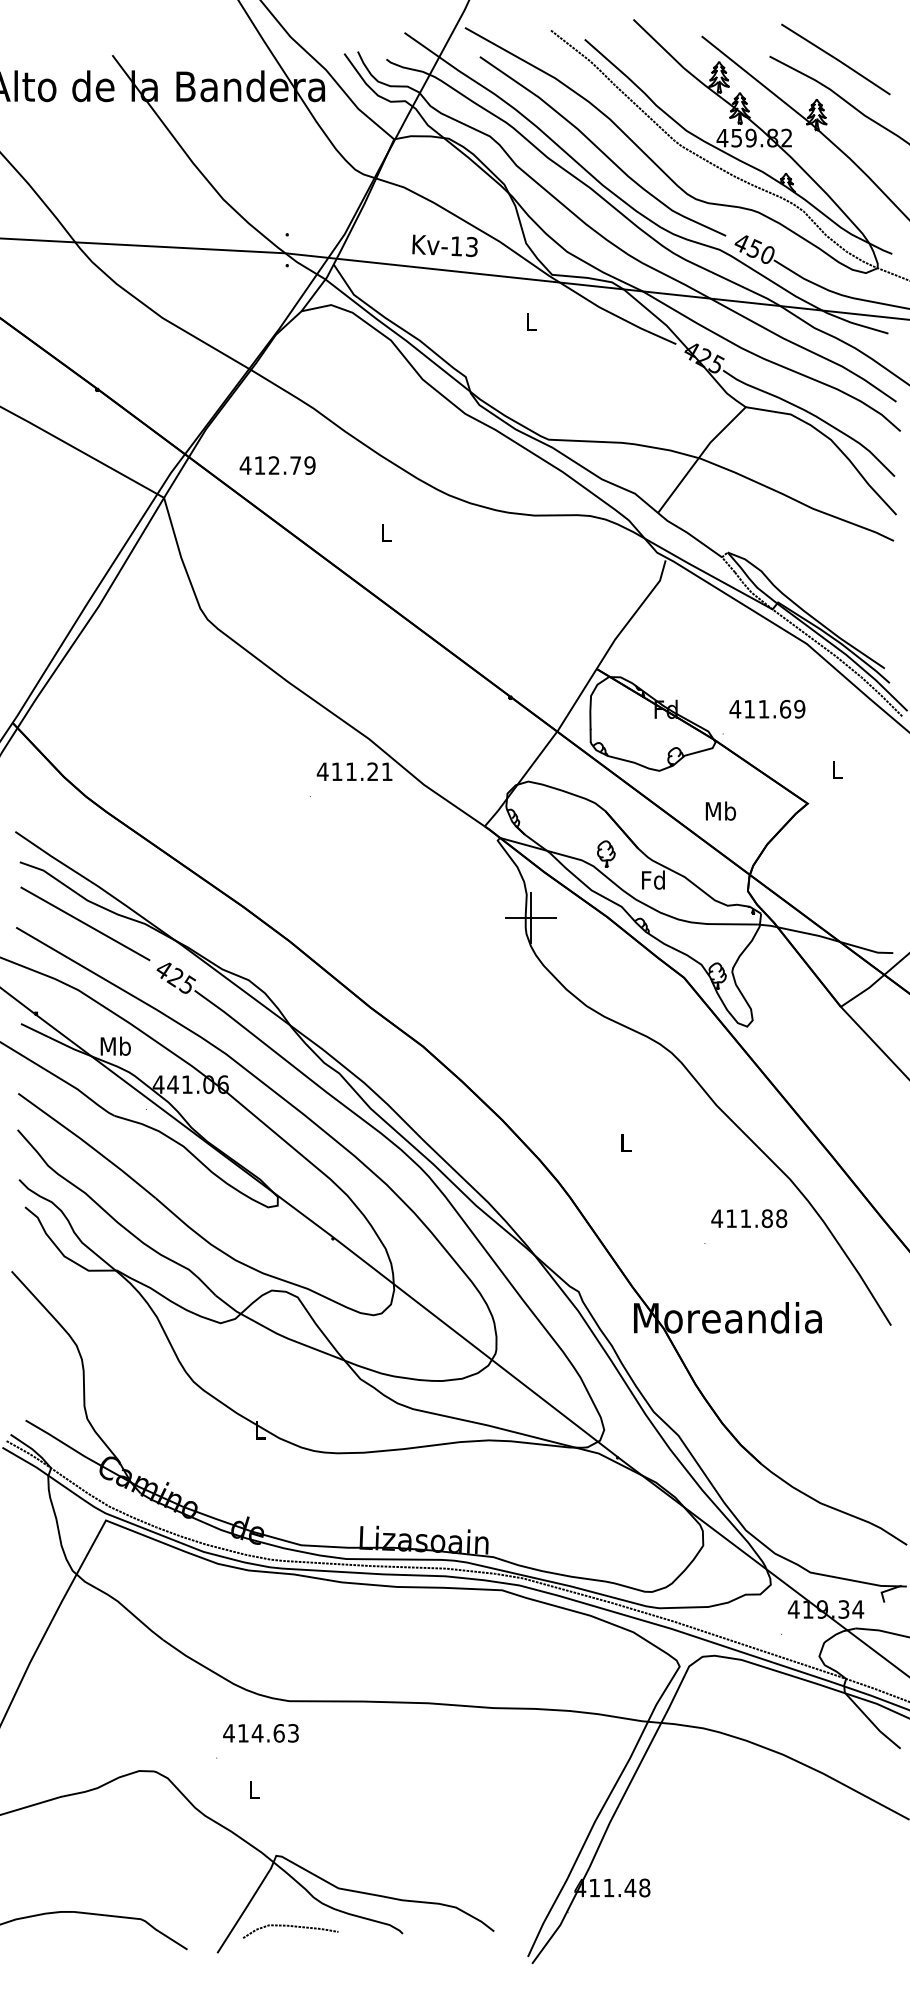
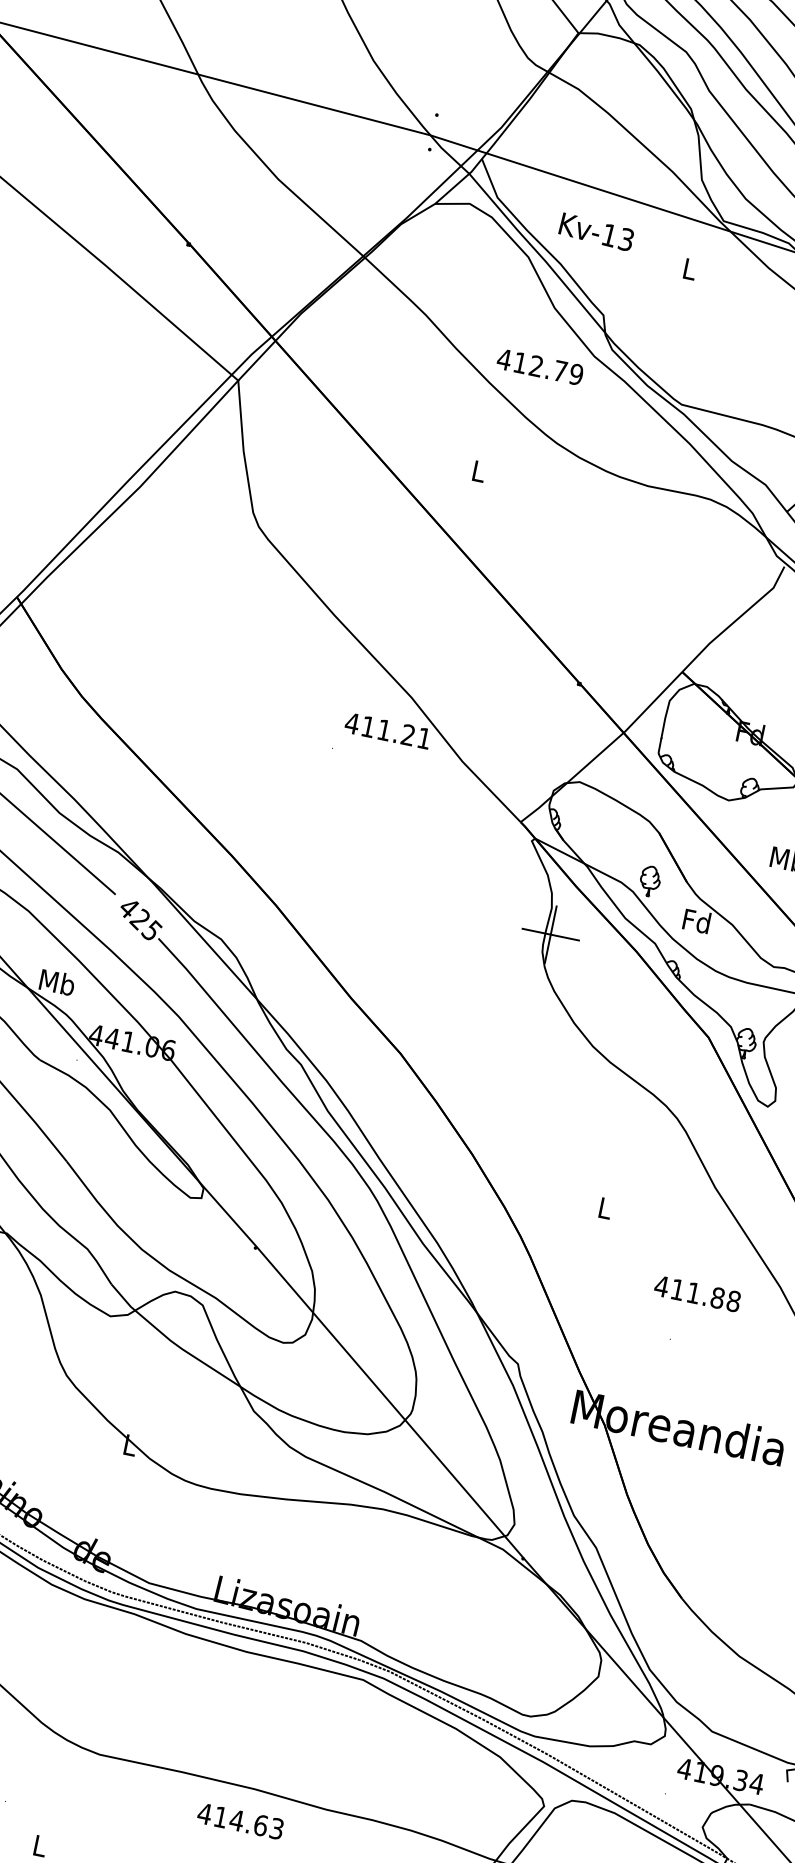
text: (444, 245) -> (596, 231), moved
text: (277, 465) -> (540, 366), moved
text: (749, 1218) -> (697, 1293), moved
text: (260, 1733) -> (240, 1821), moved

